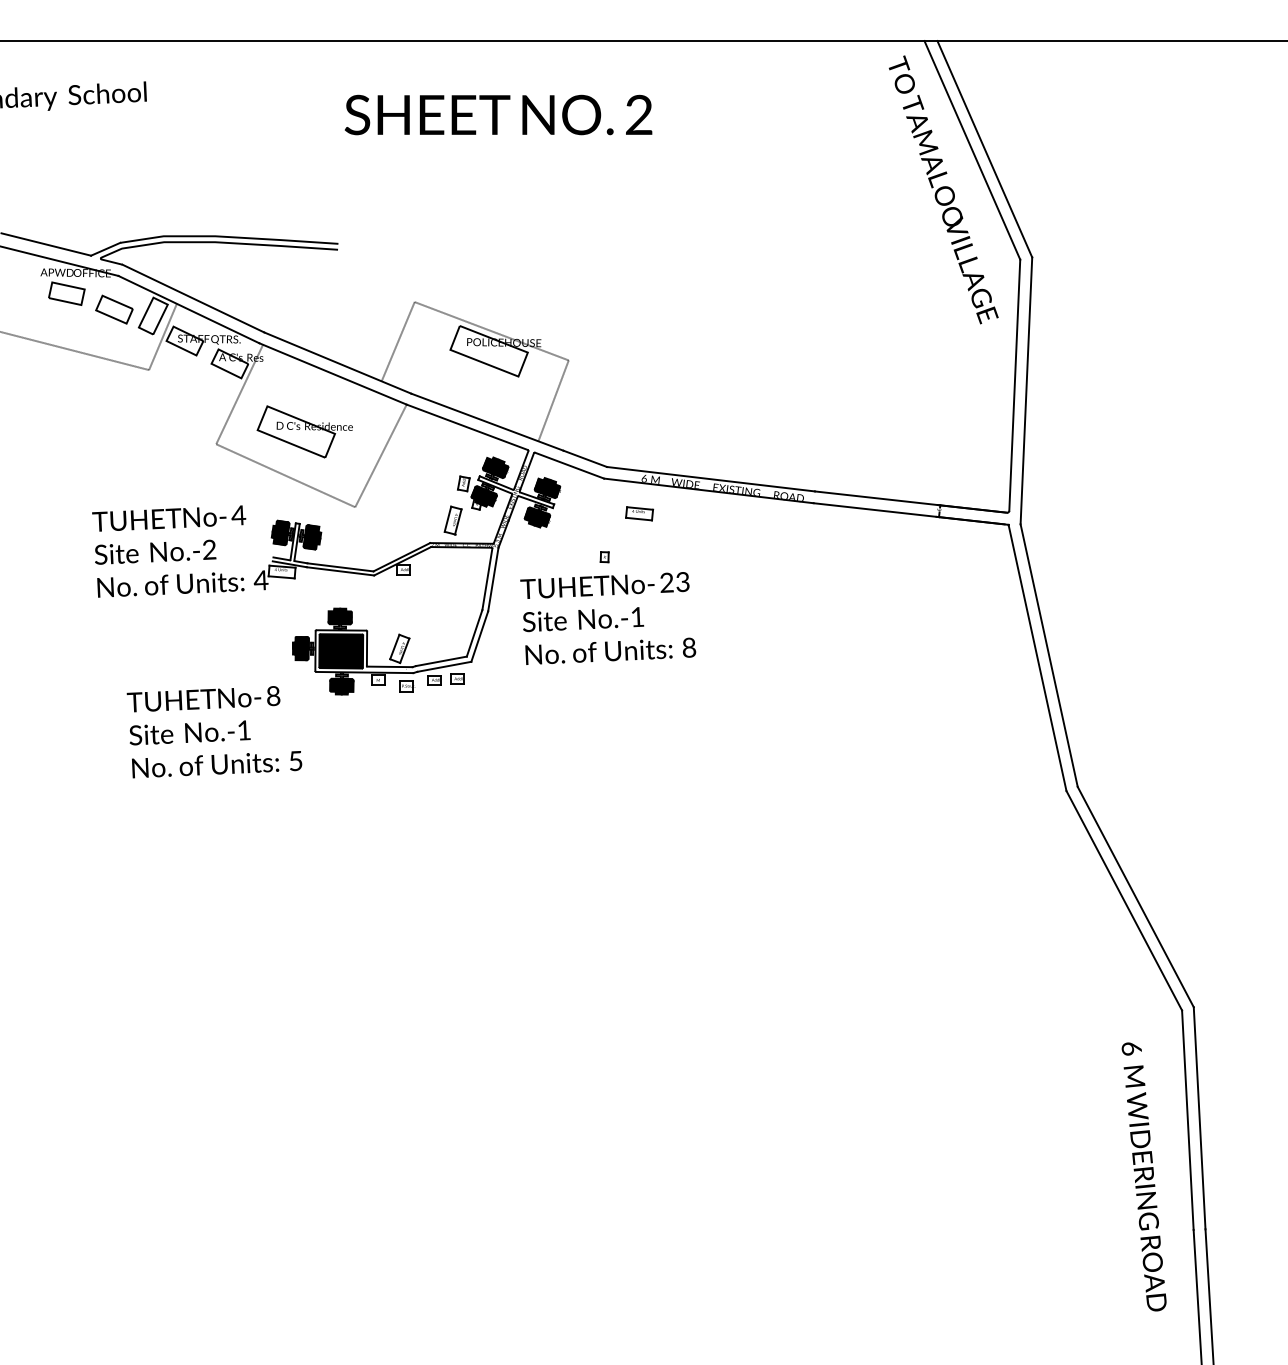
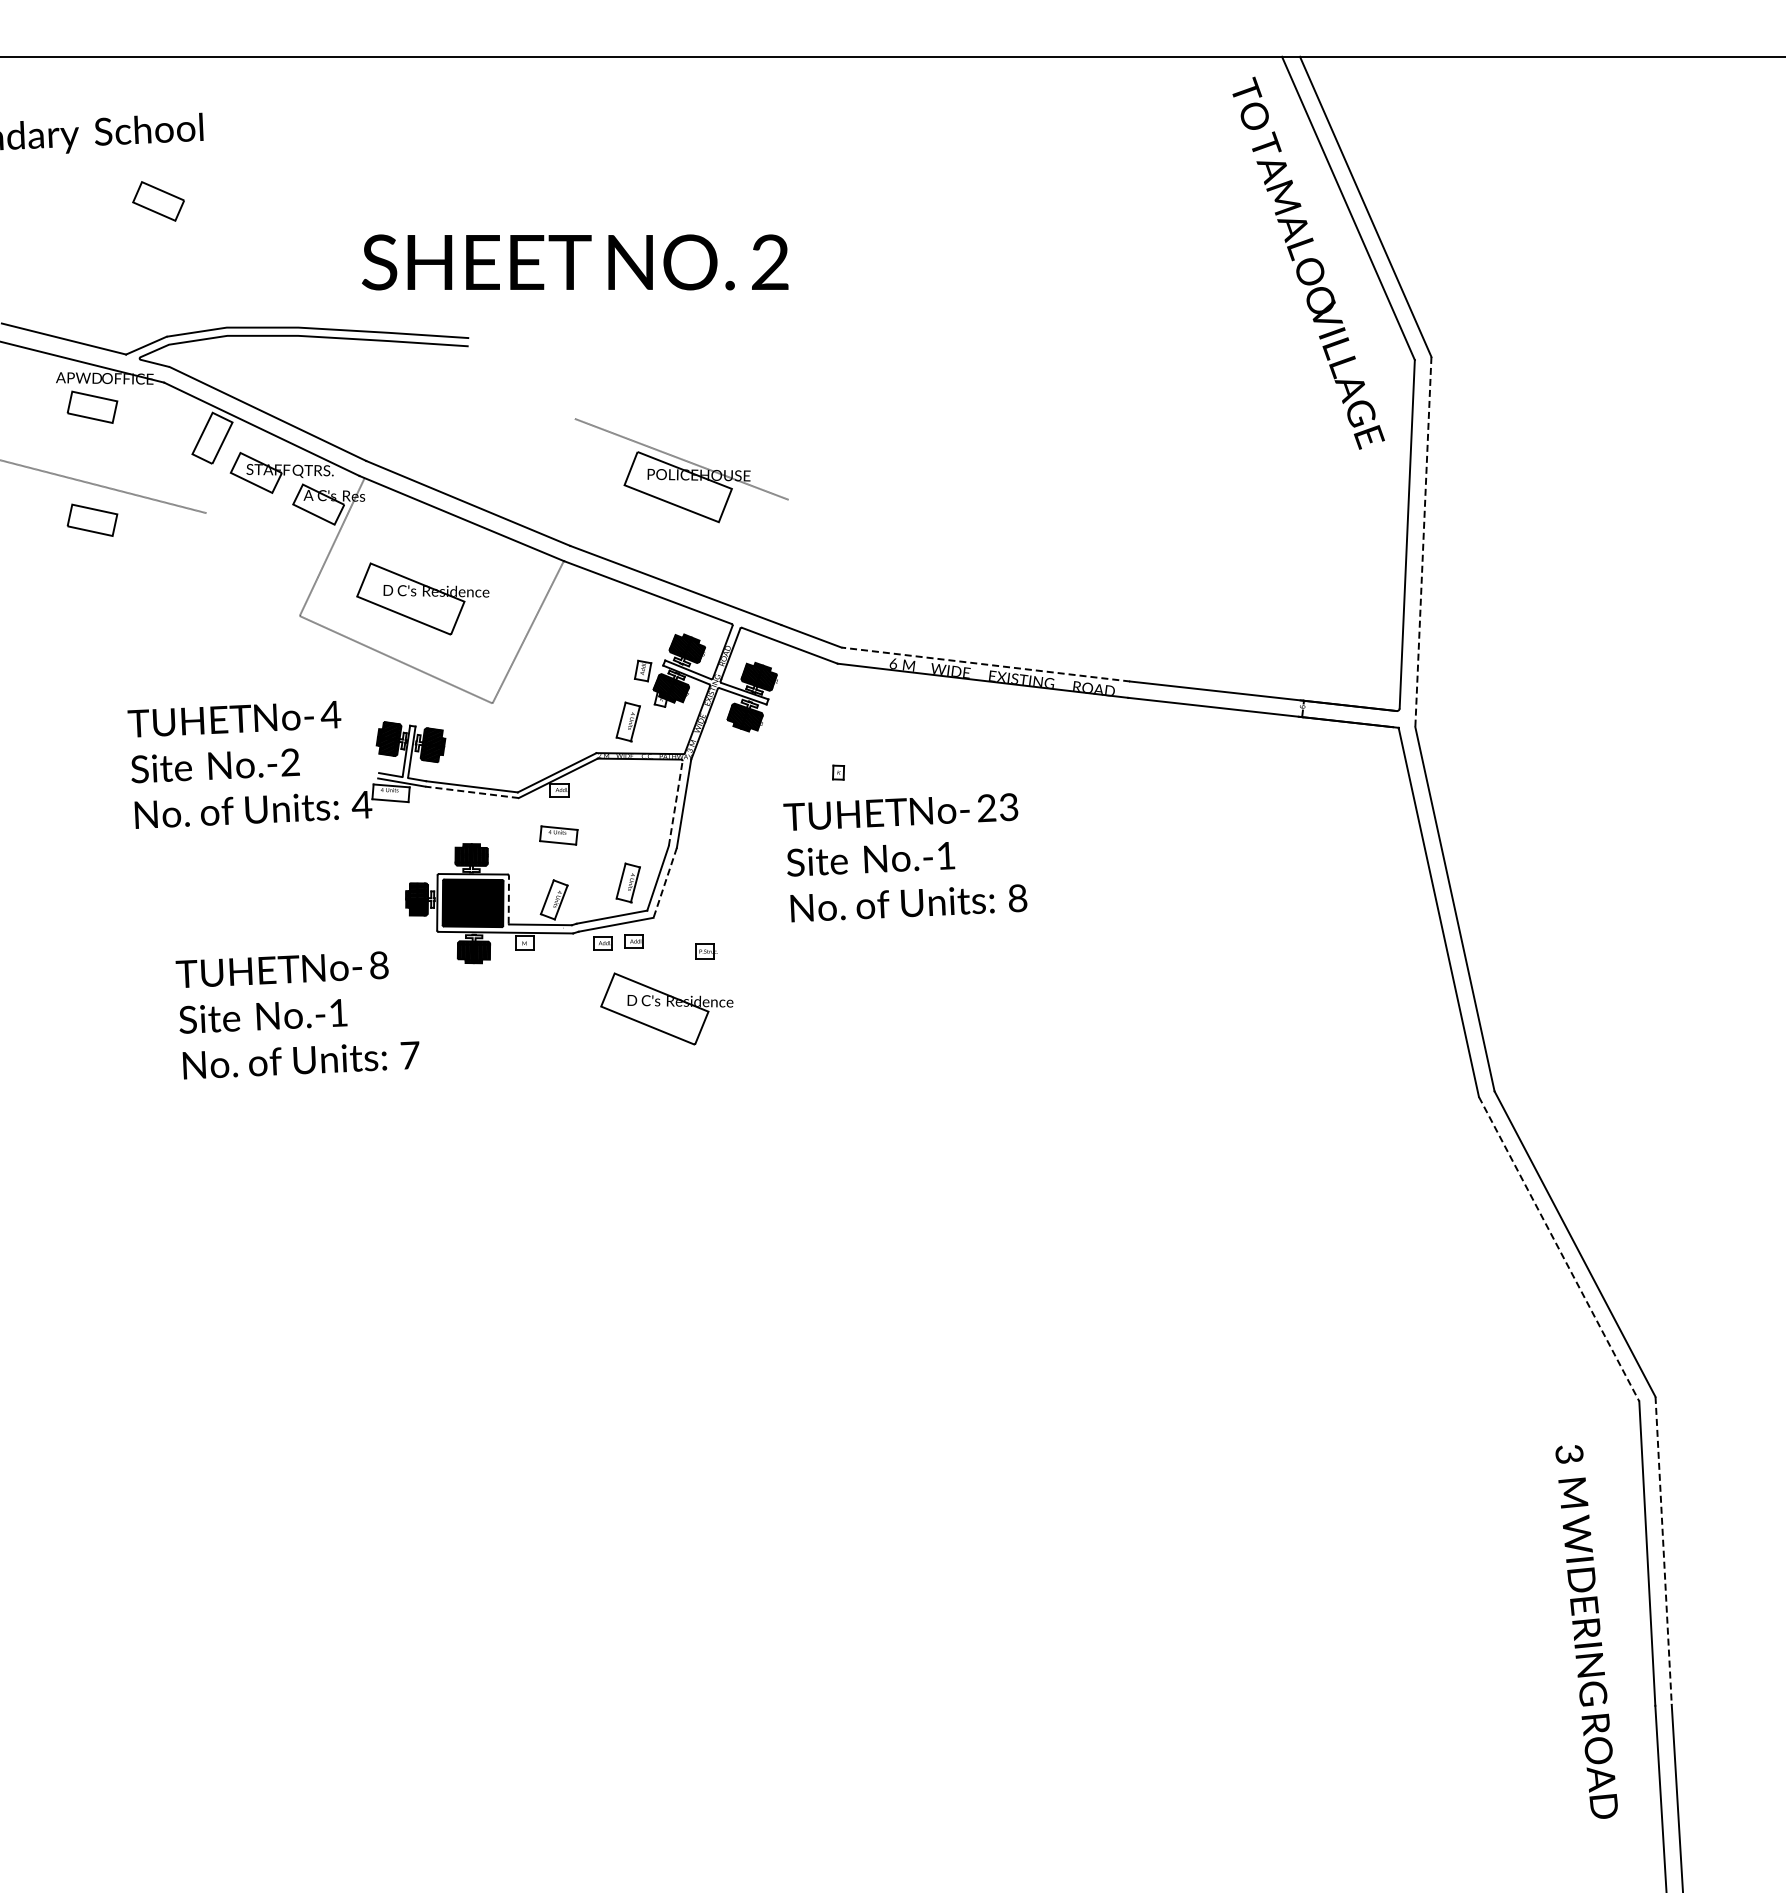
text: (498, 115) -> (575, 262), moved
part: (114, 309) -> (158, 201), moved
line: (162, 337) -> (225, 467), removed
line: (397, 341) -> (551, 473), removed
part: (66, 374) -> (92, 519), added
line: (1026, 391) -> (1423, 542), solid -> dashed
line: (553, 400) -> (767, 555), removed
line: (710, 479) -> (985, 664), solid -> dashed
part: (639, 513) -> (558, 835), moved
line: (340, 571) -> (471, 792), solid -> dashed
line: (487, 579) -> (675, 803), solid -> dashed
text: (608, 618) -> (905, 857), moved
part: (452, 636) -> (627, 882), added
line: (479, 636) -> (665, 882), solid -> dashed
line: (366, 648) -> (508, 899), solid -> dashed
part: (407, 686) -> (706, 951), moved
part: (480, 727) -> (666, 1008), added
text: (295, 761) -> (409, 1055), 5 -> 7
line: (1124, 900) -> (1559, 1249), solid -> dashed
text: (1131, 1048) -> (1569, 1454), 6 -> 3
line: (1199, 1118) -> (1663, 1551), solid -> dashed

